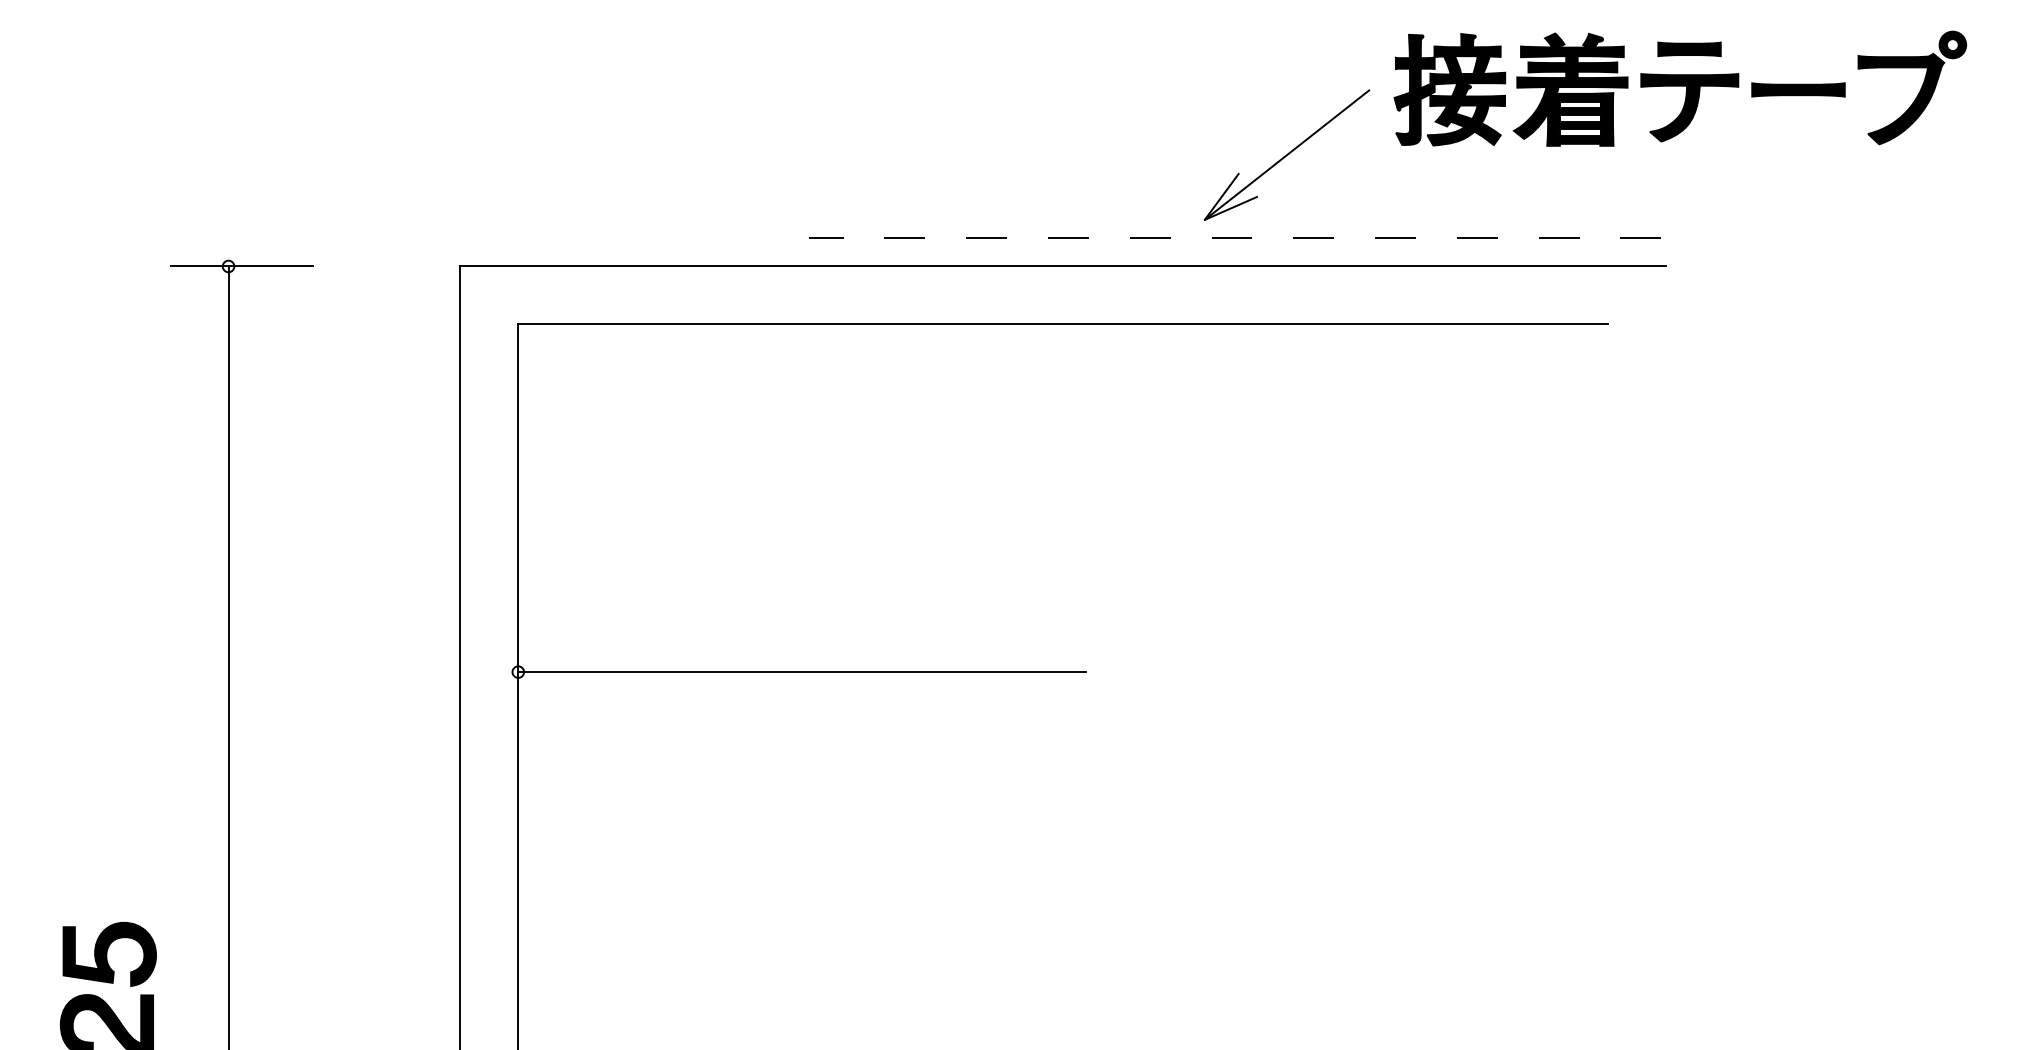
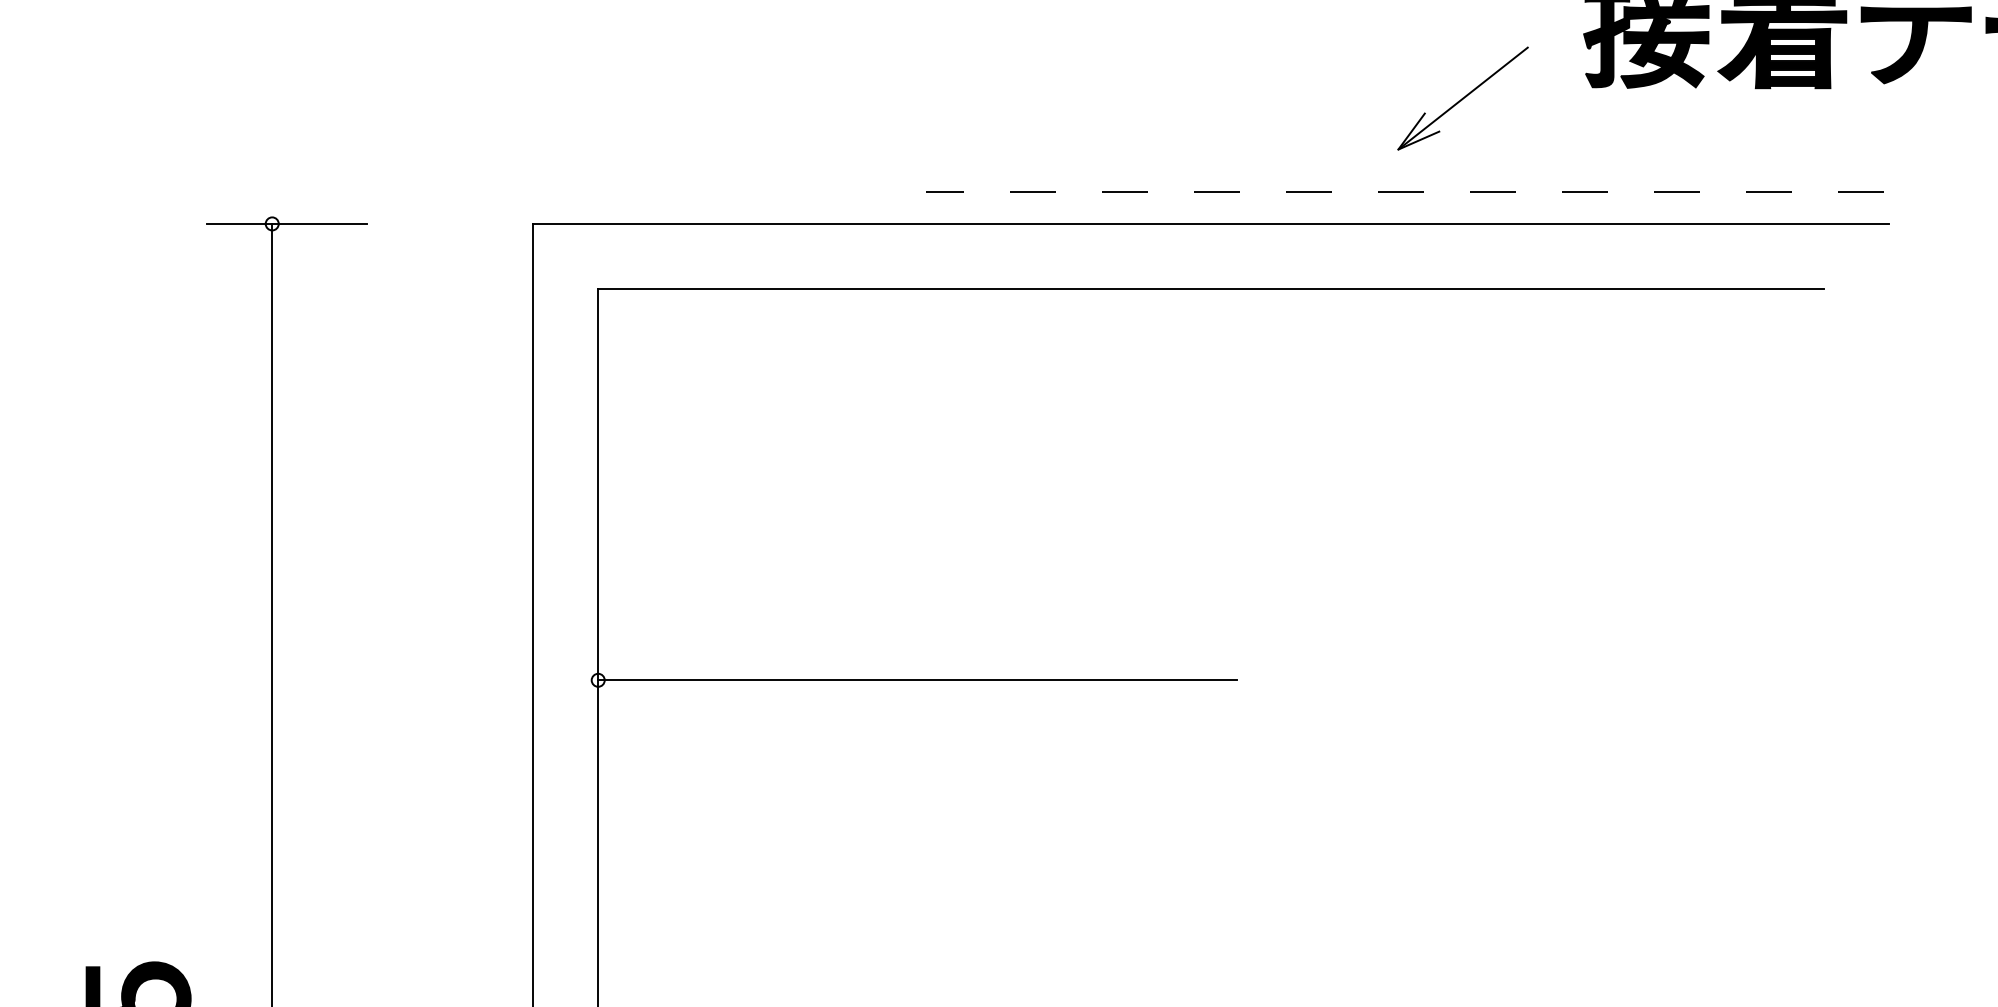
part: (1286, 154) -> (1462, 97), size x0.7

